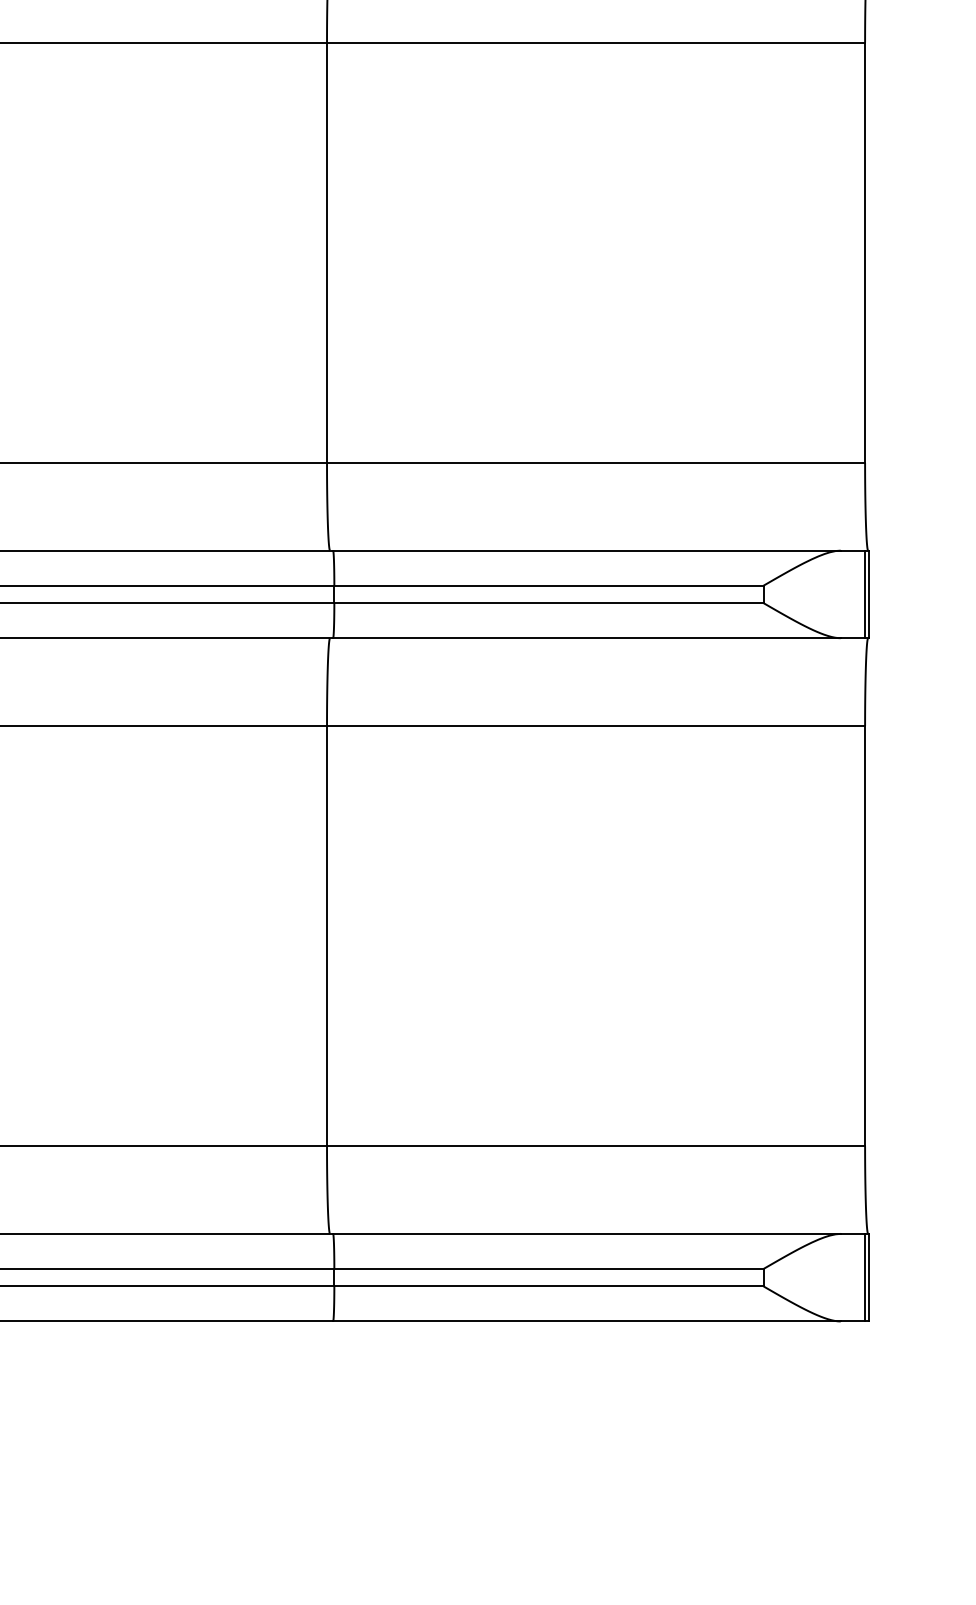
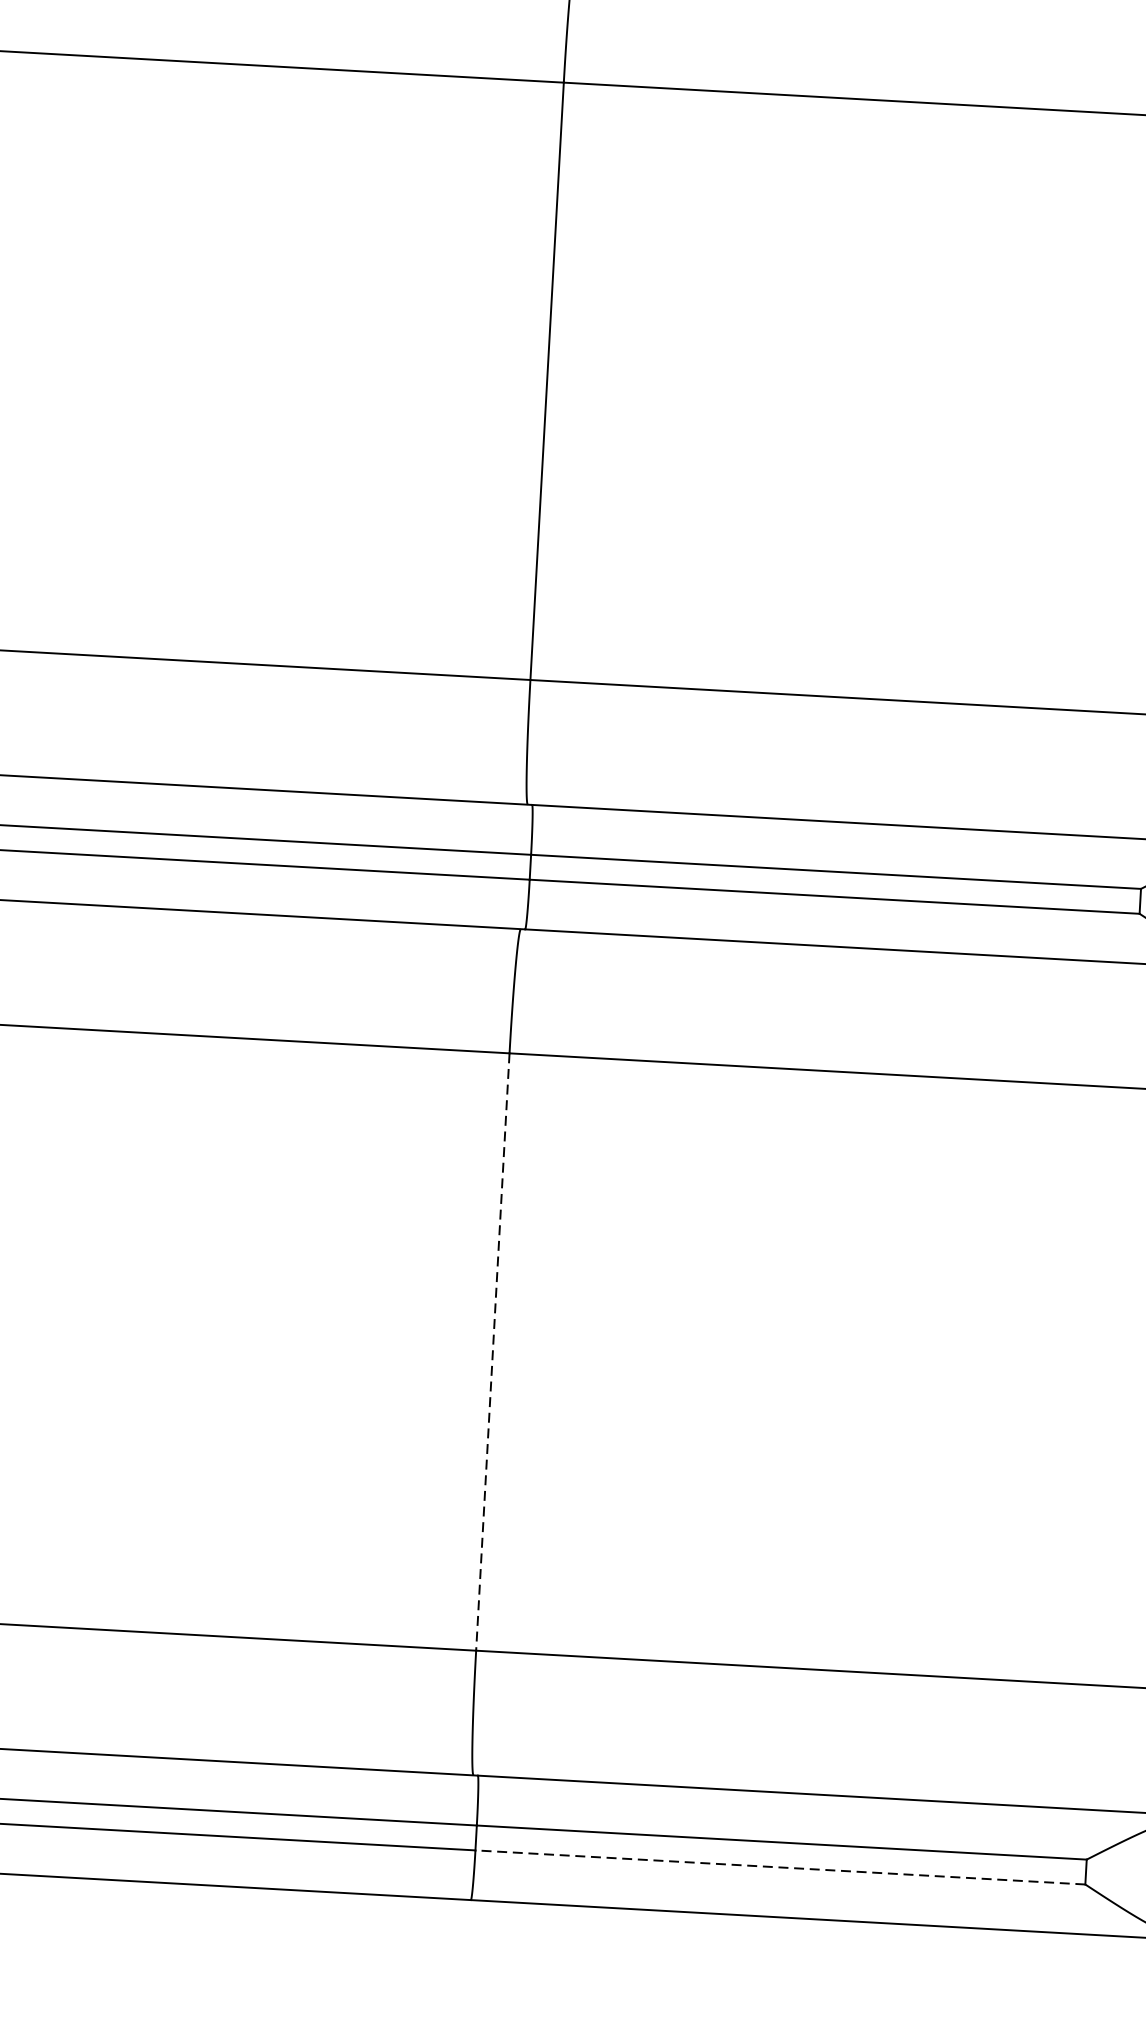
line: (327, 936) -> (493, 1352), solid -> dashed
line: (549, 1286) -> (781, 1867), solid -> dashed

